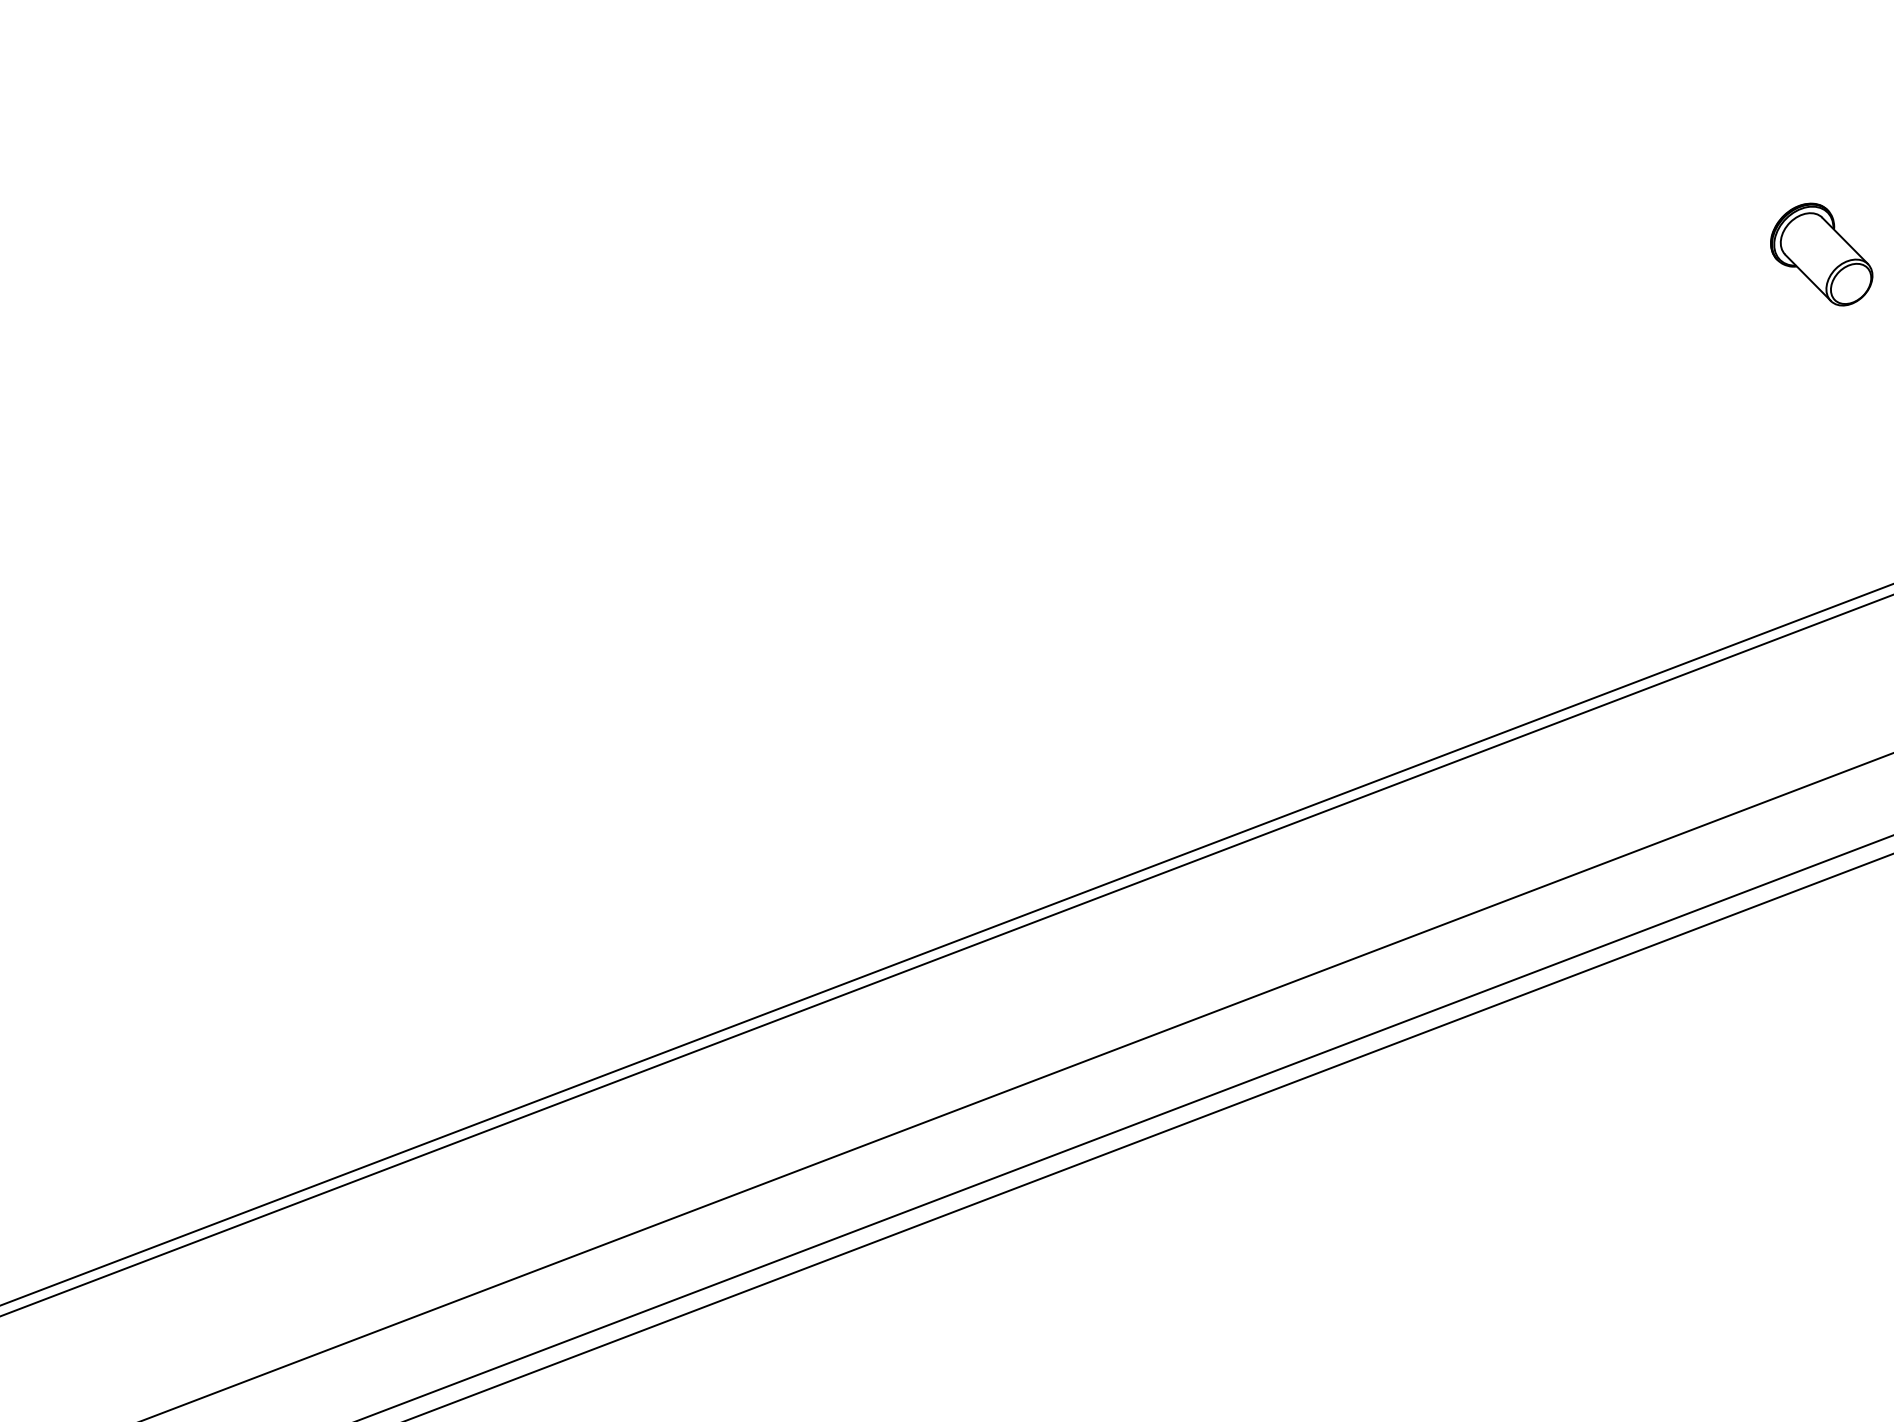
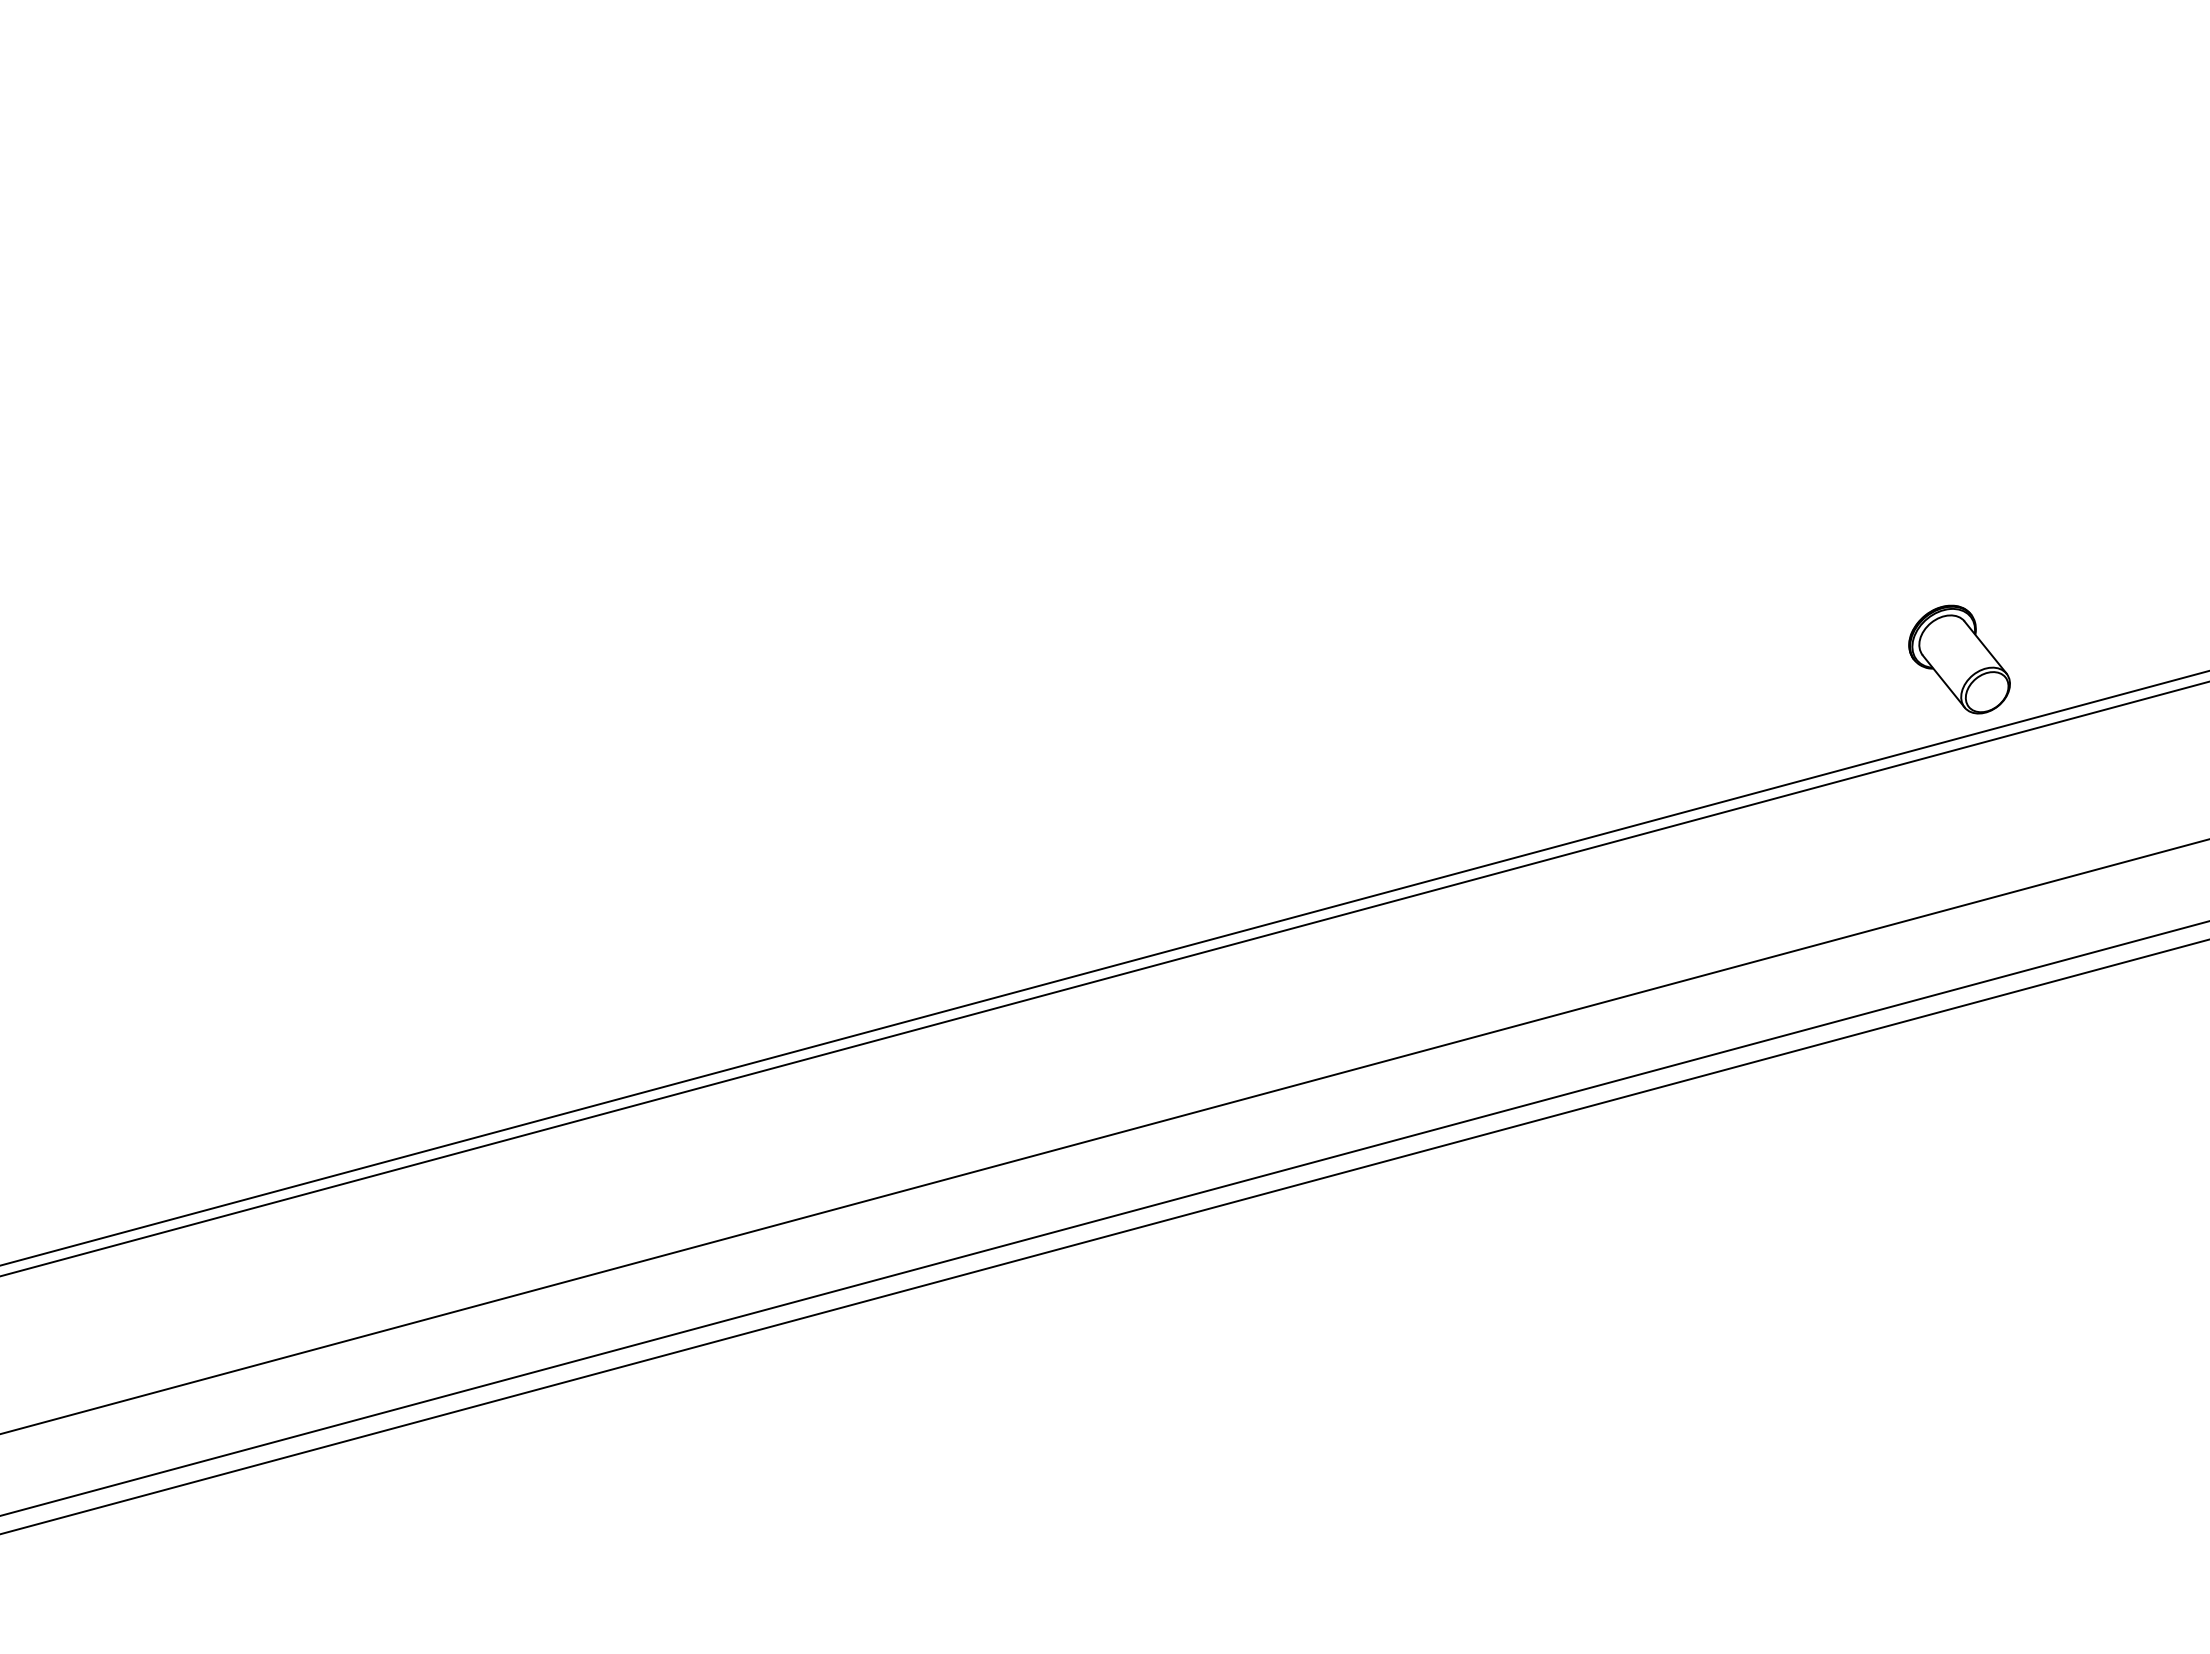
part: (1821, 255) -> (1959, 659), moved

